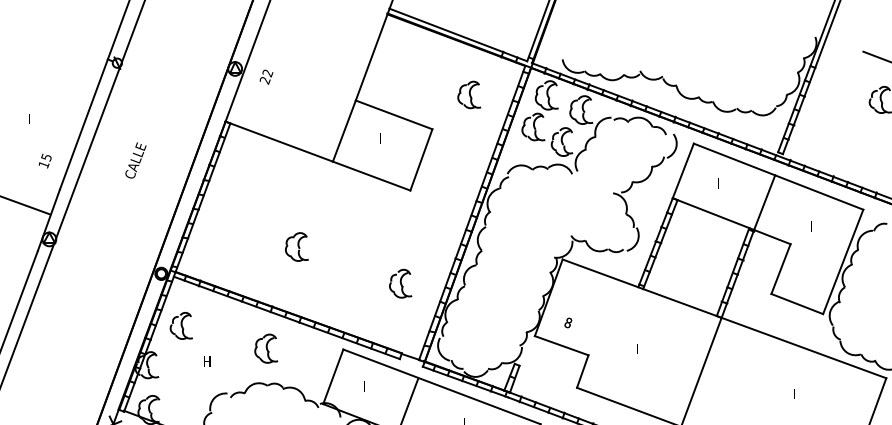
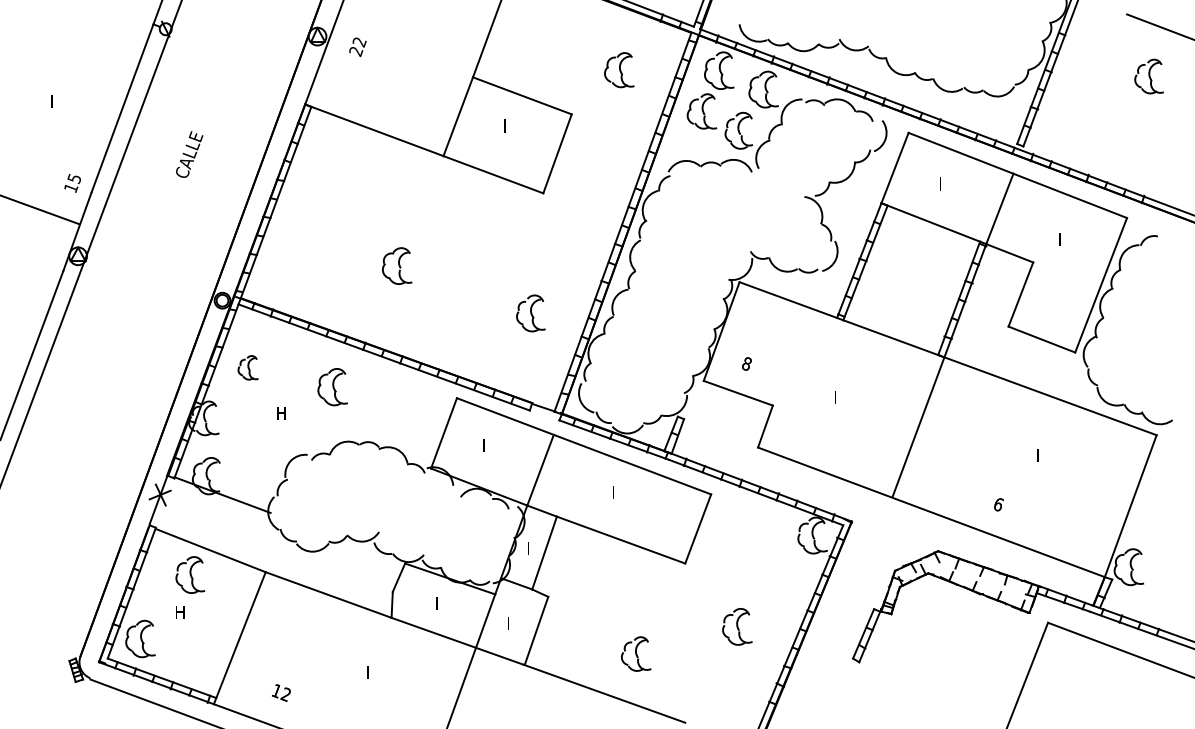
text: (45, 161) -> (72, 183), moved
part: (180, 325) -> (247, 367), size x0.7
part: (266, 348) -> (332, 387), moved

